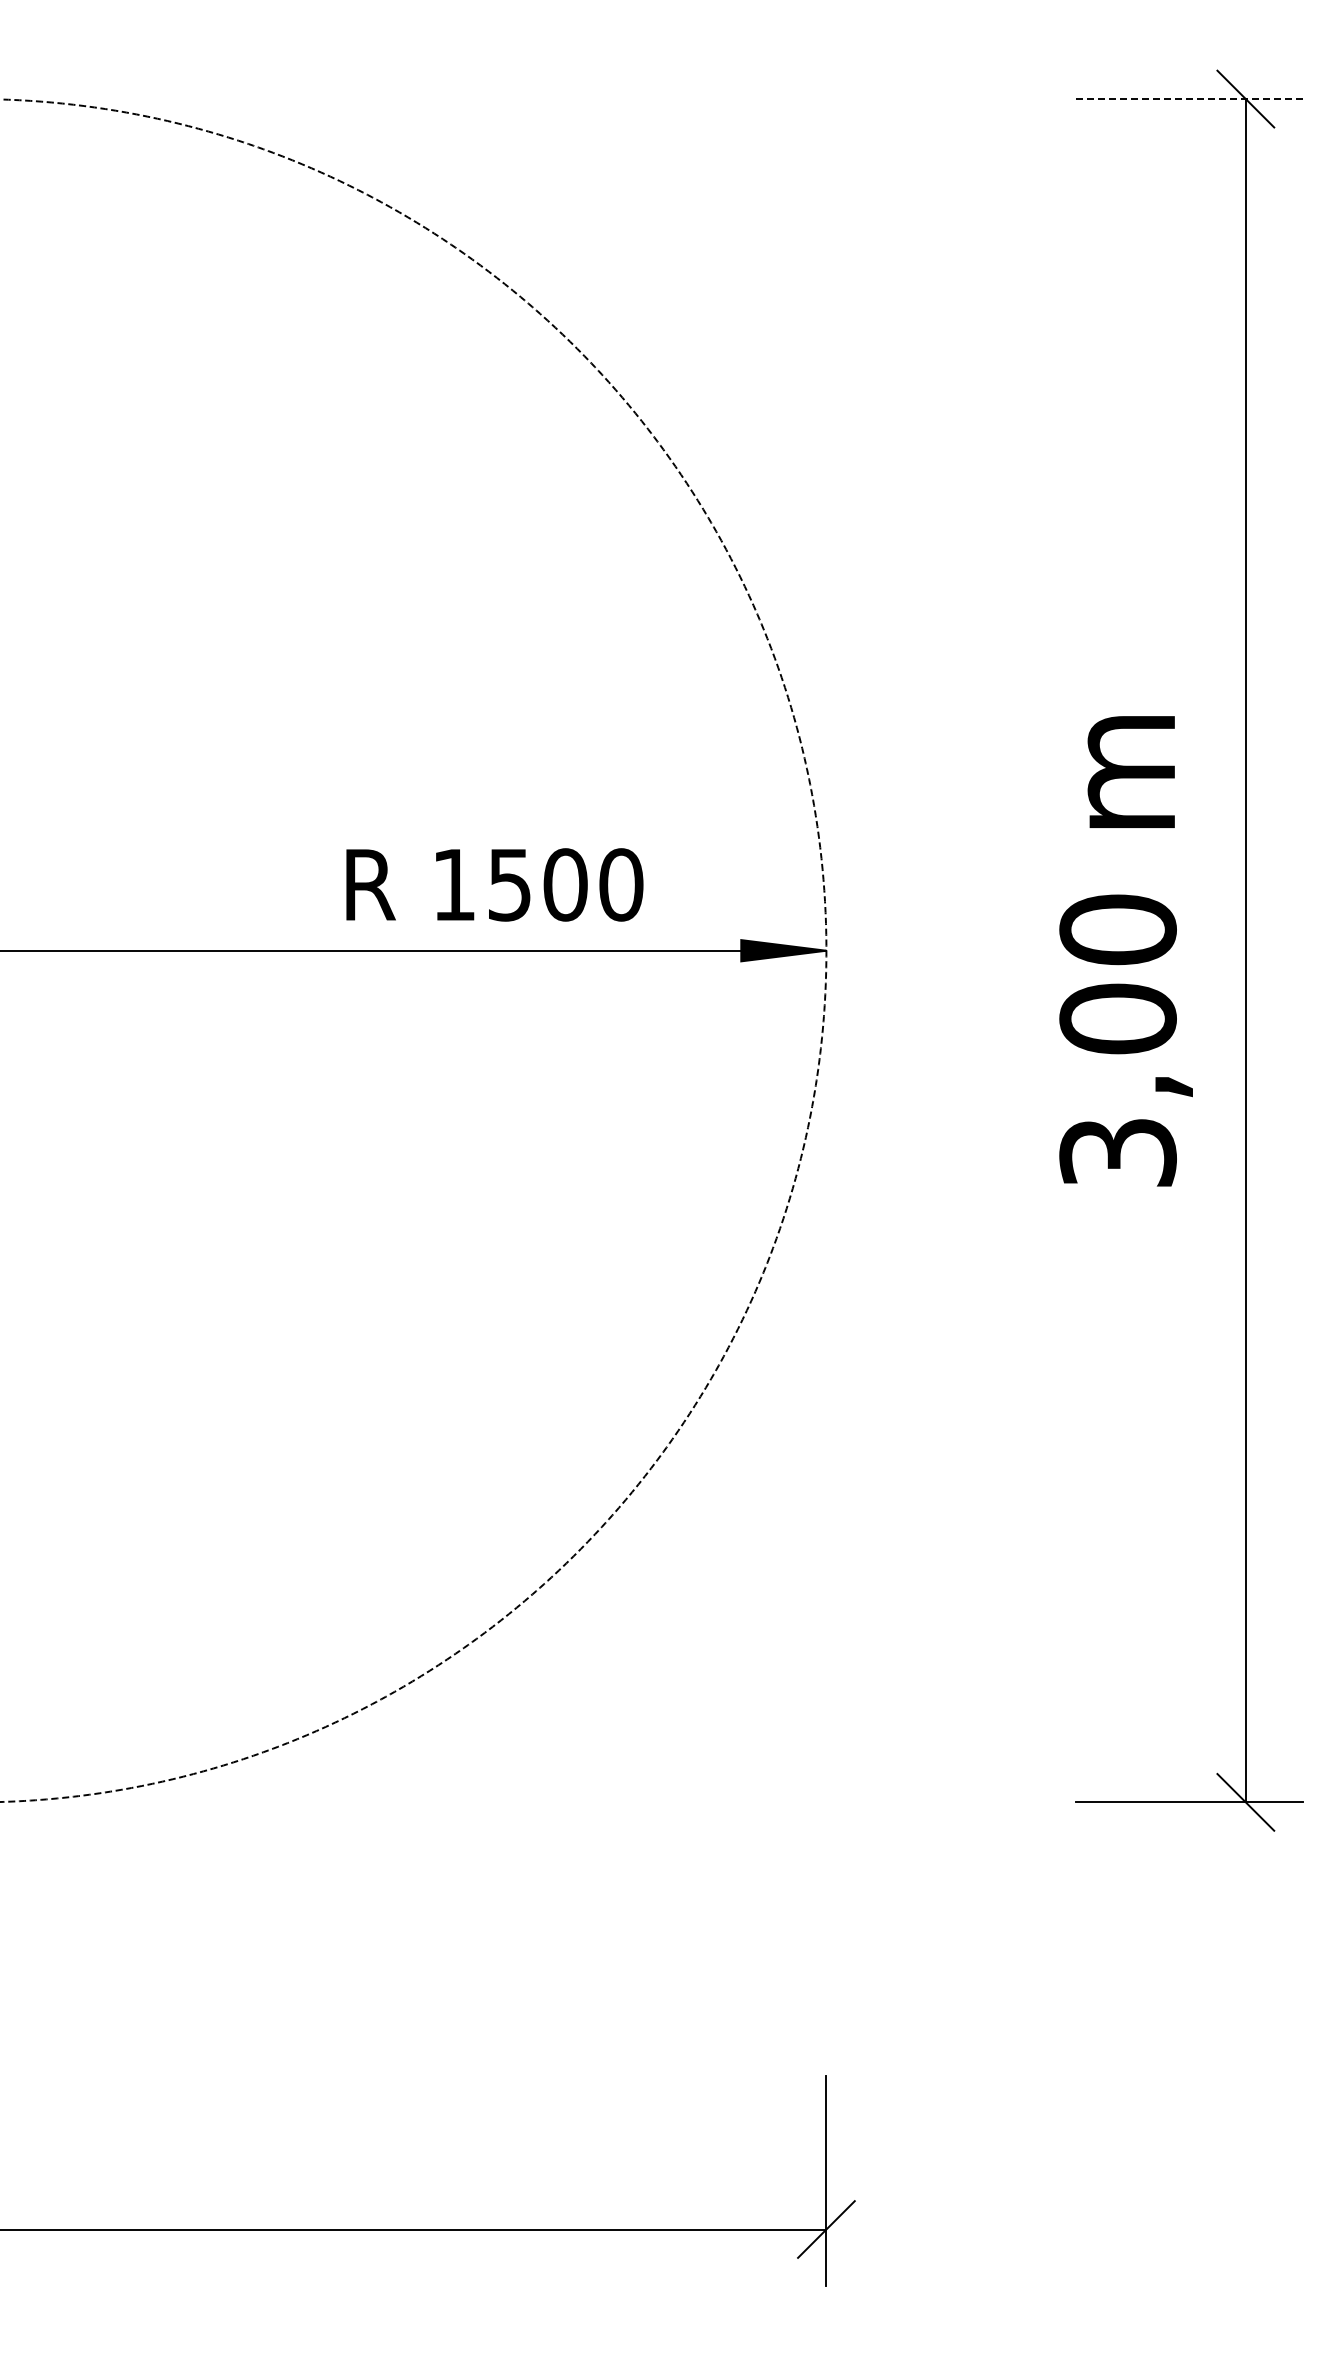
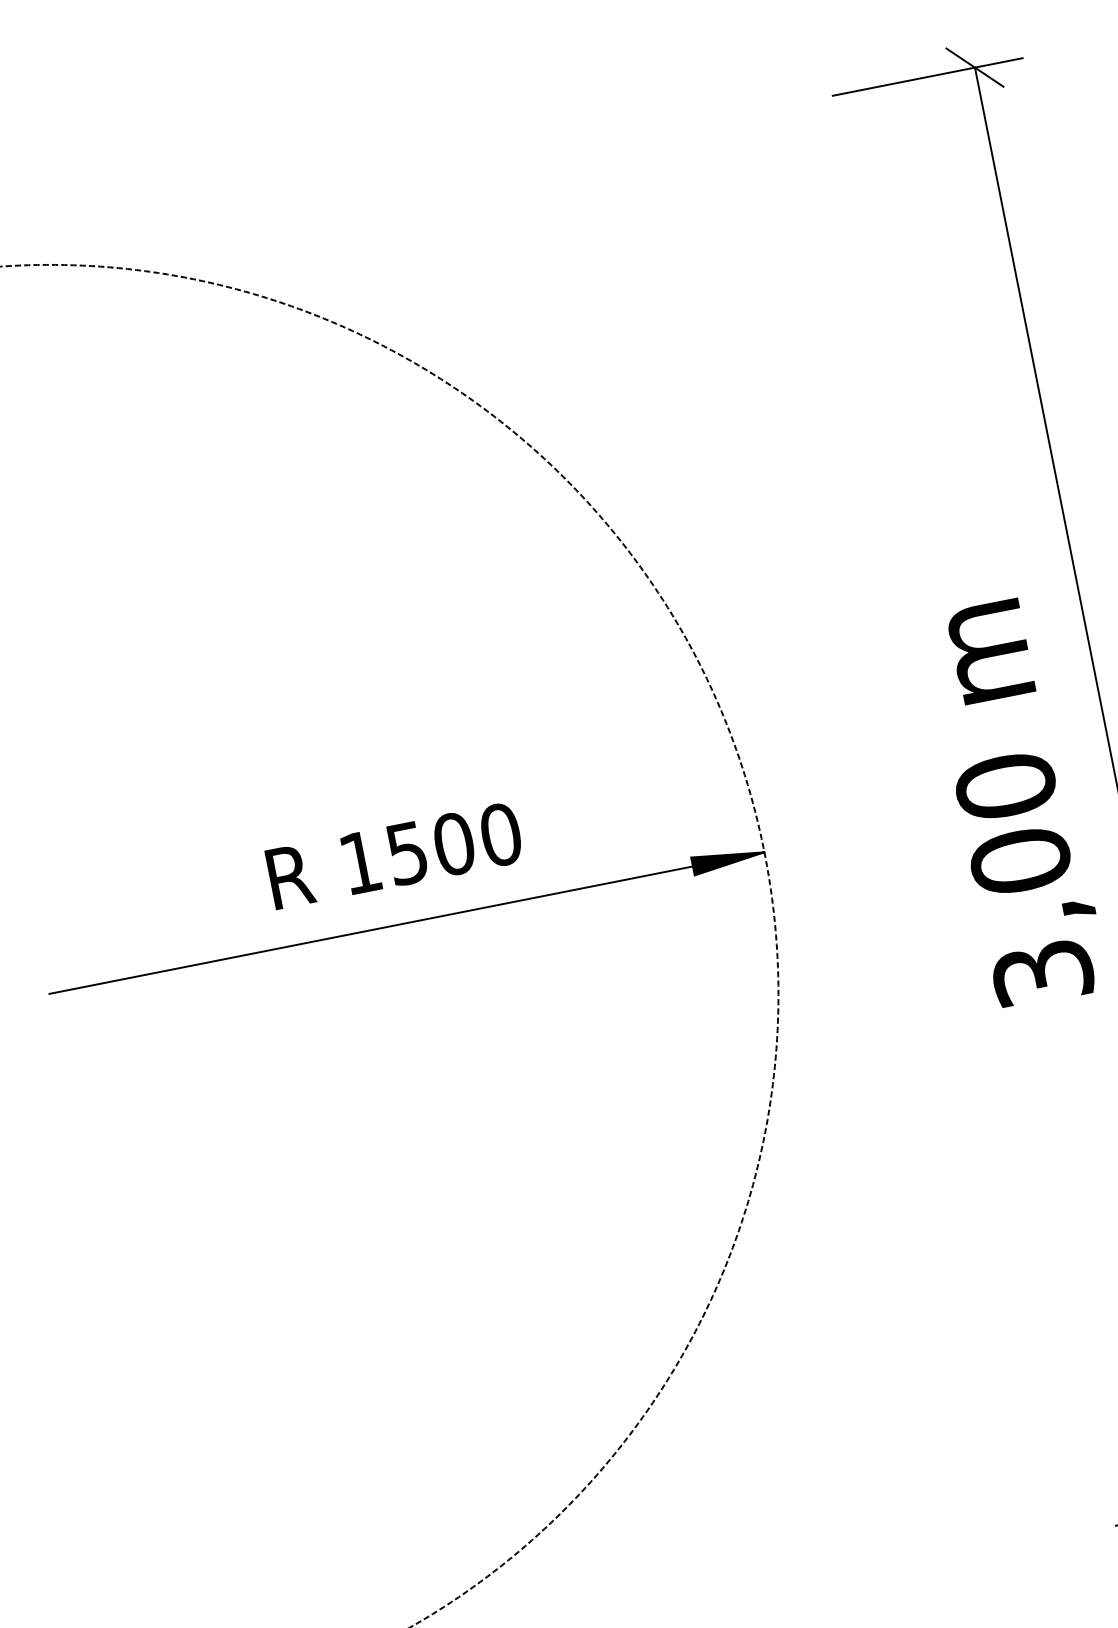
line: (1190, 99) -> (928, 77), dashed -> solid
text: (494, 884) -> (394, 855), moved

